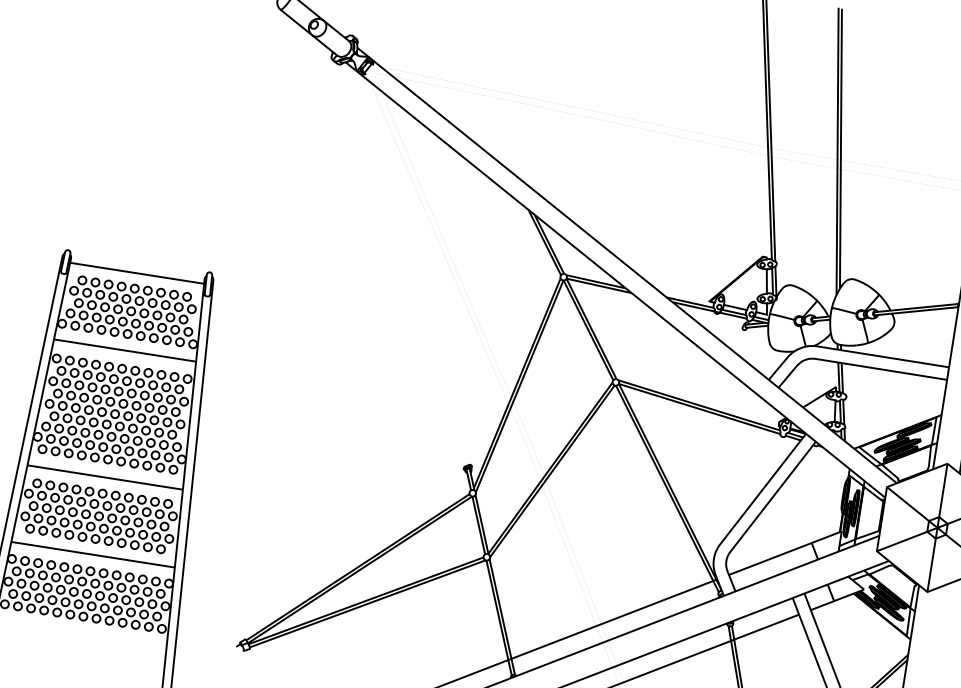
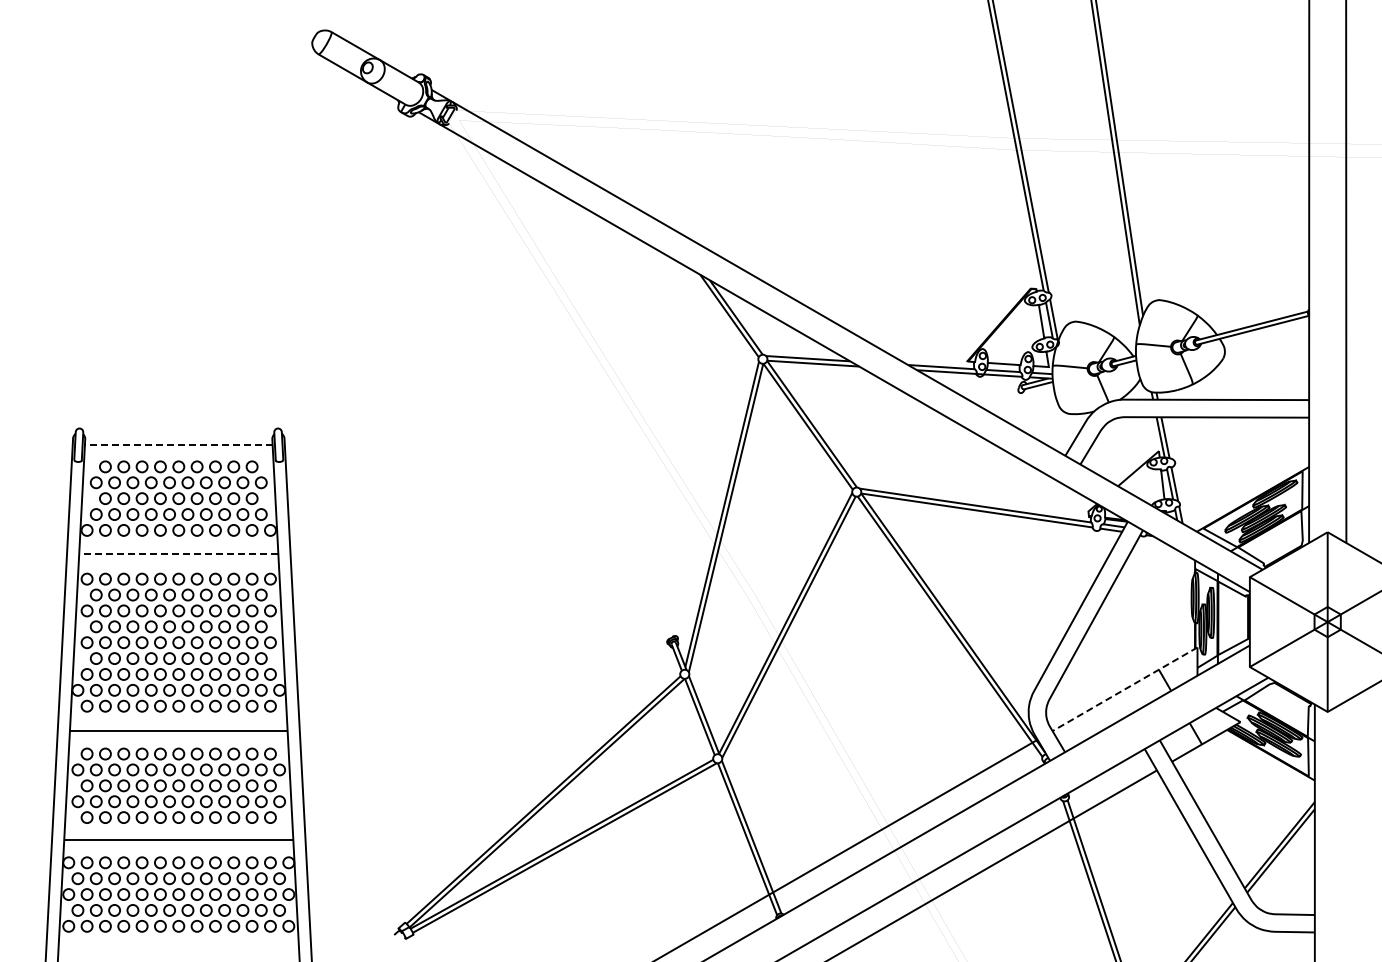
line: (136, 273) -> (178, 445), solid -> dashed
line: (124, 350) -> (178, 553), solid -> dashed
line: (785, 553) -> (1125, 689), solid -> dashed

